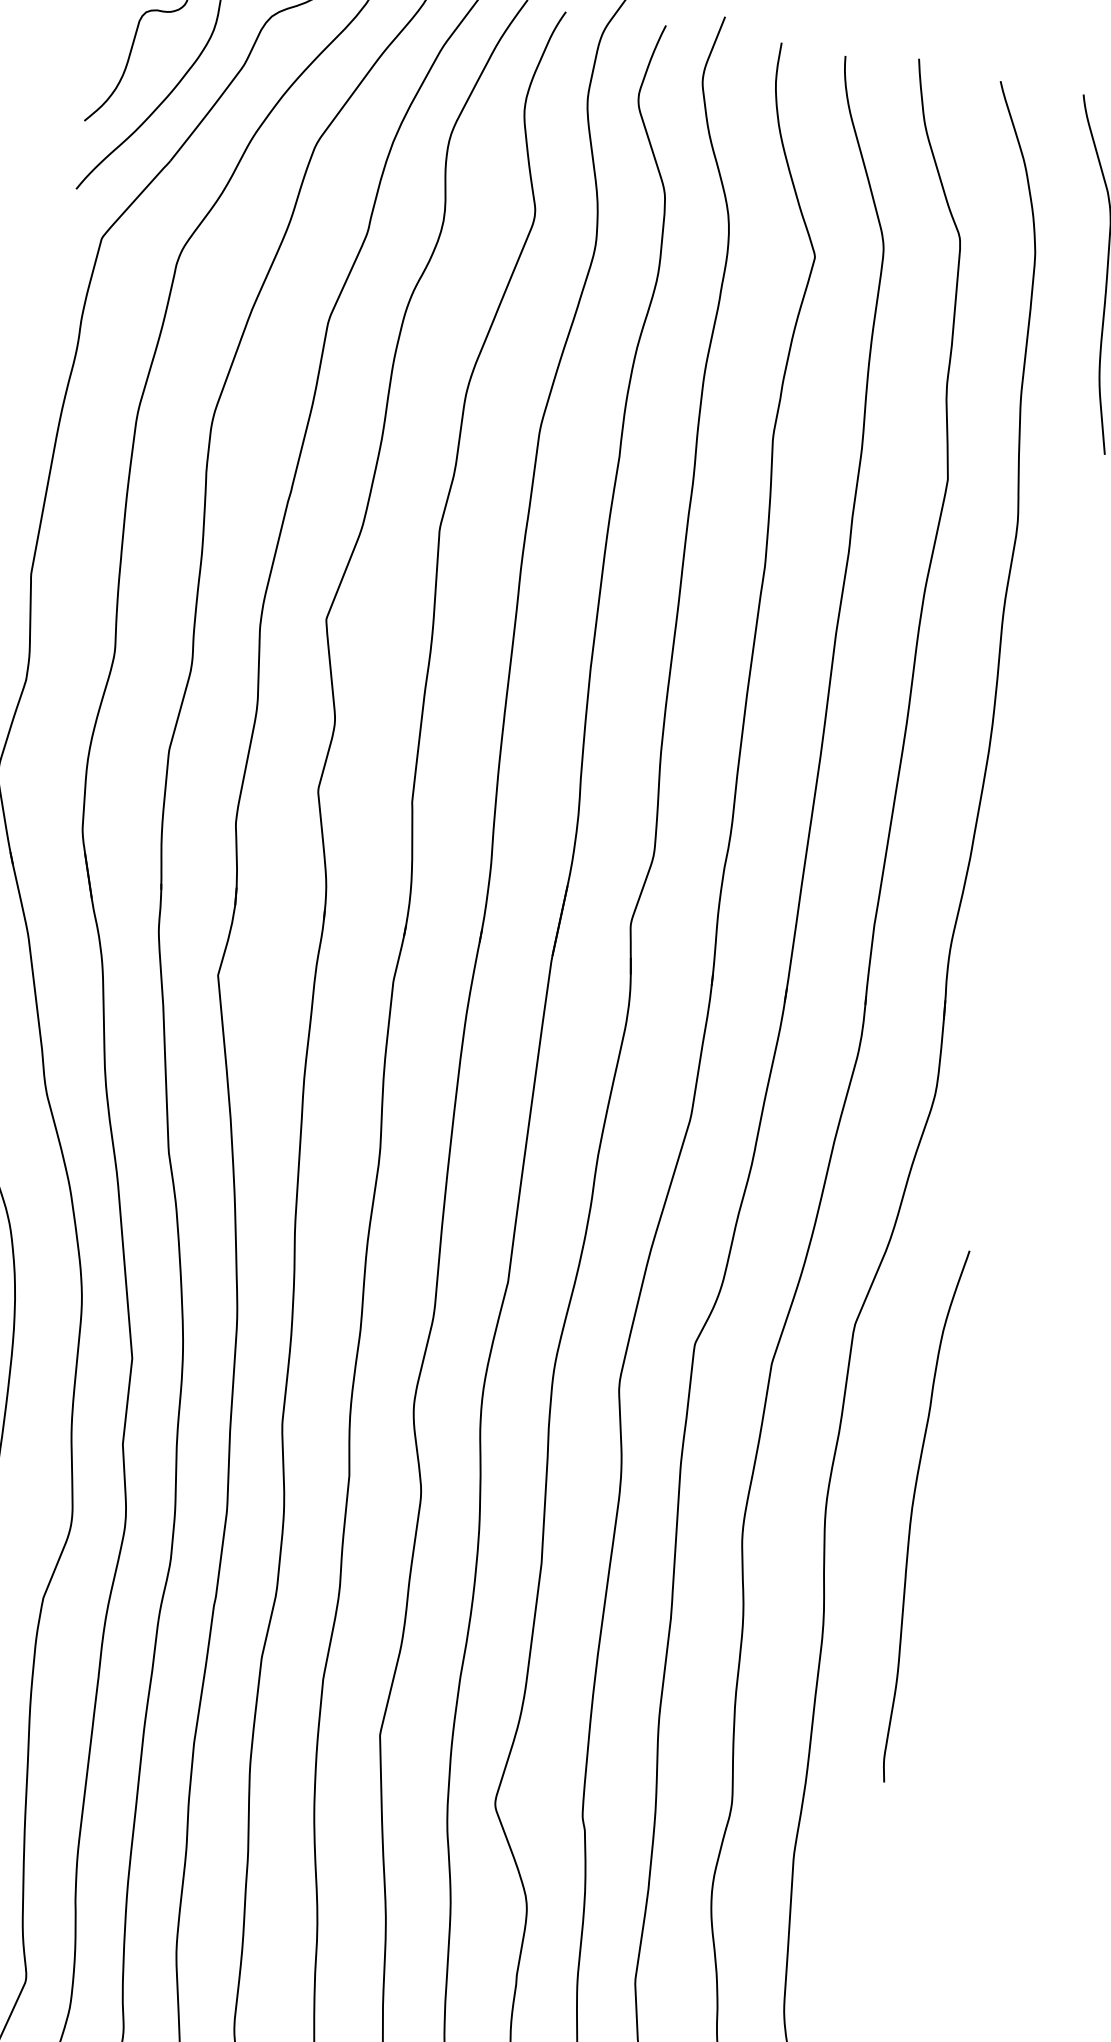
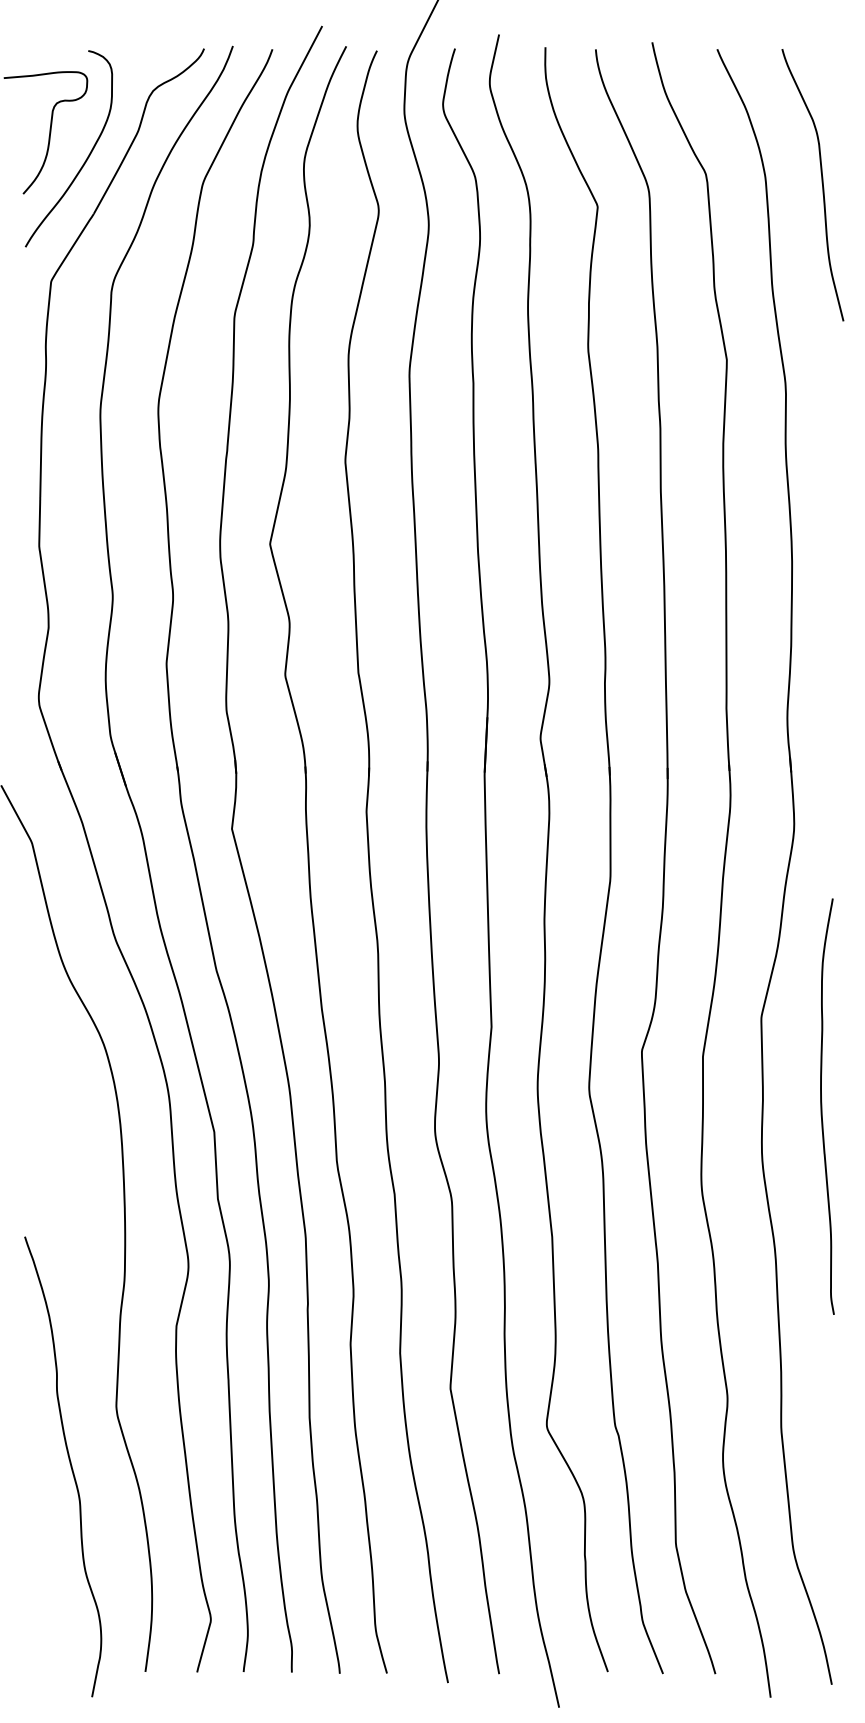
curve: (913, 1514) -> (822, 1106), moved

